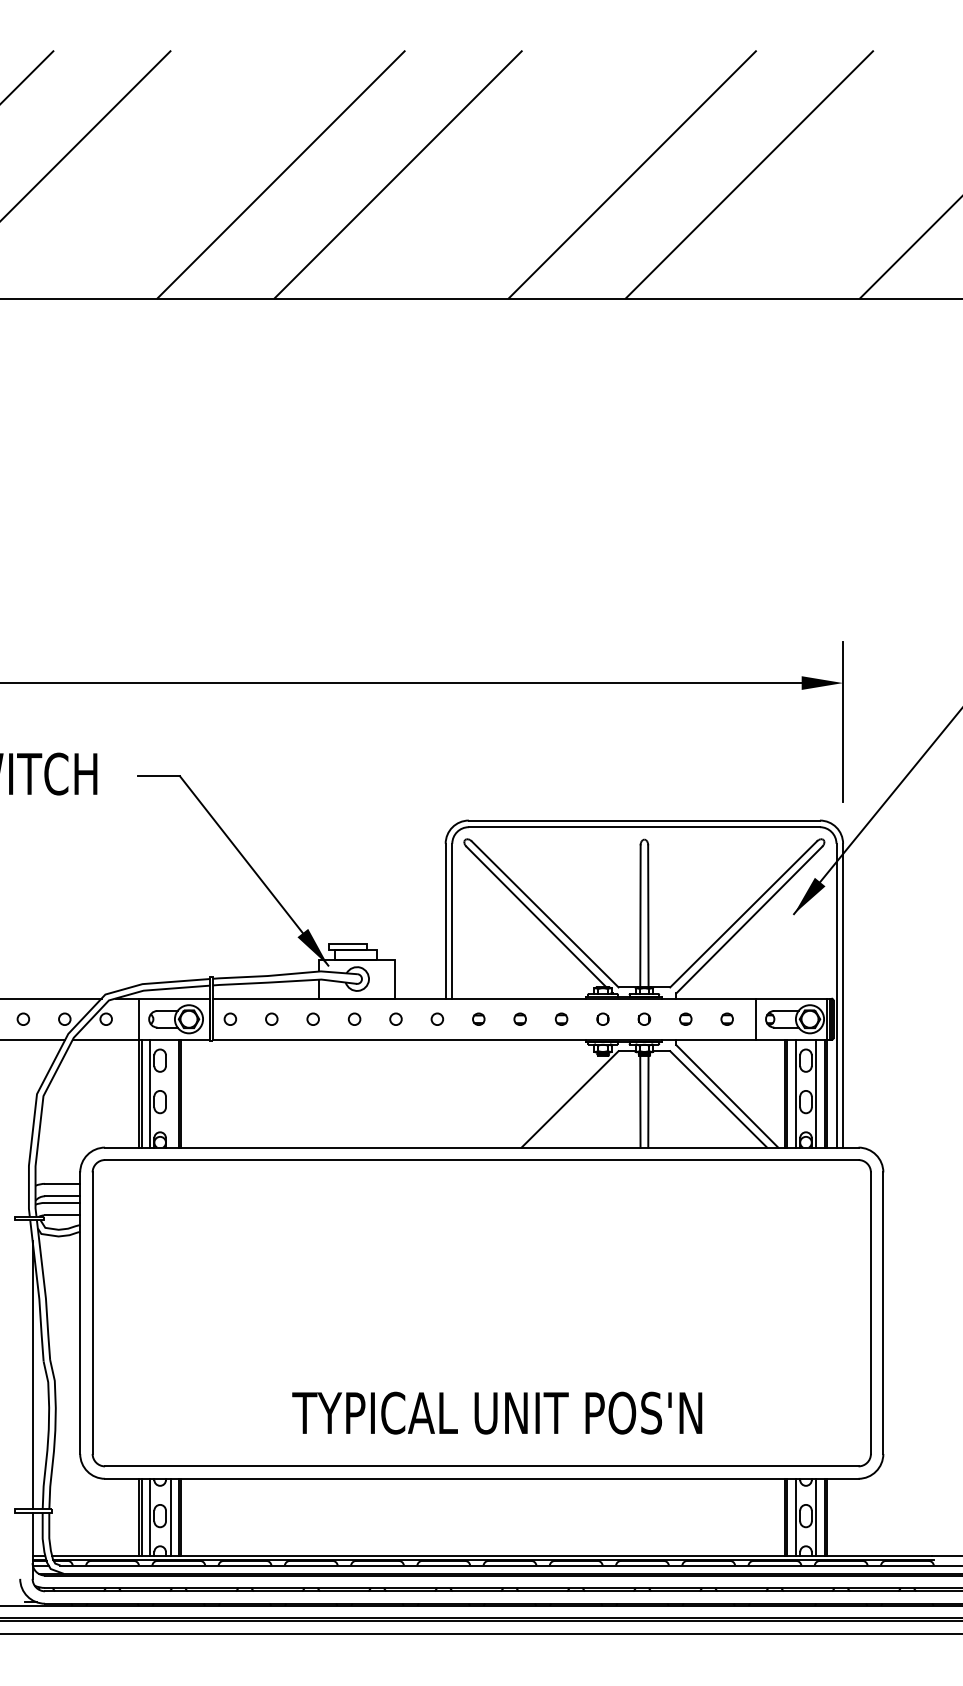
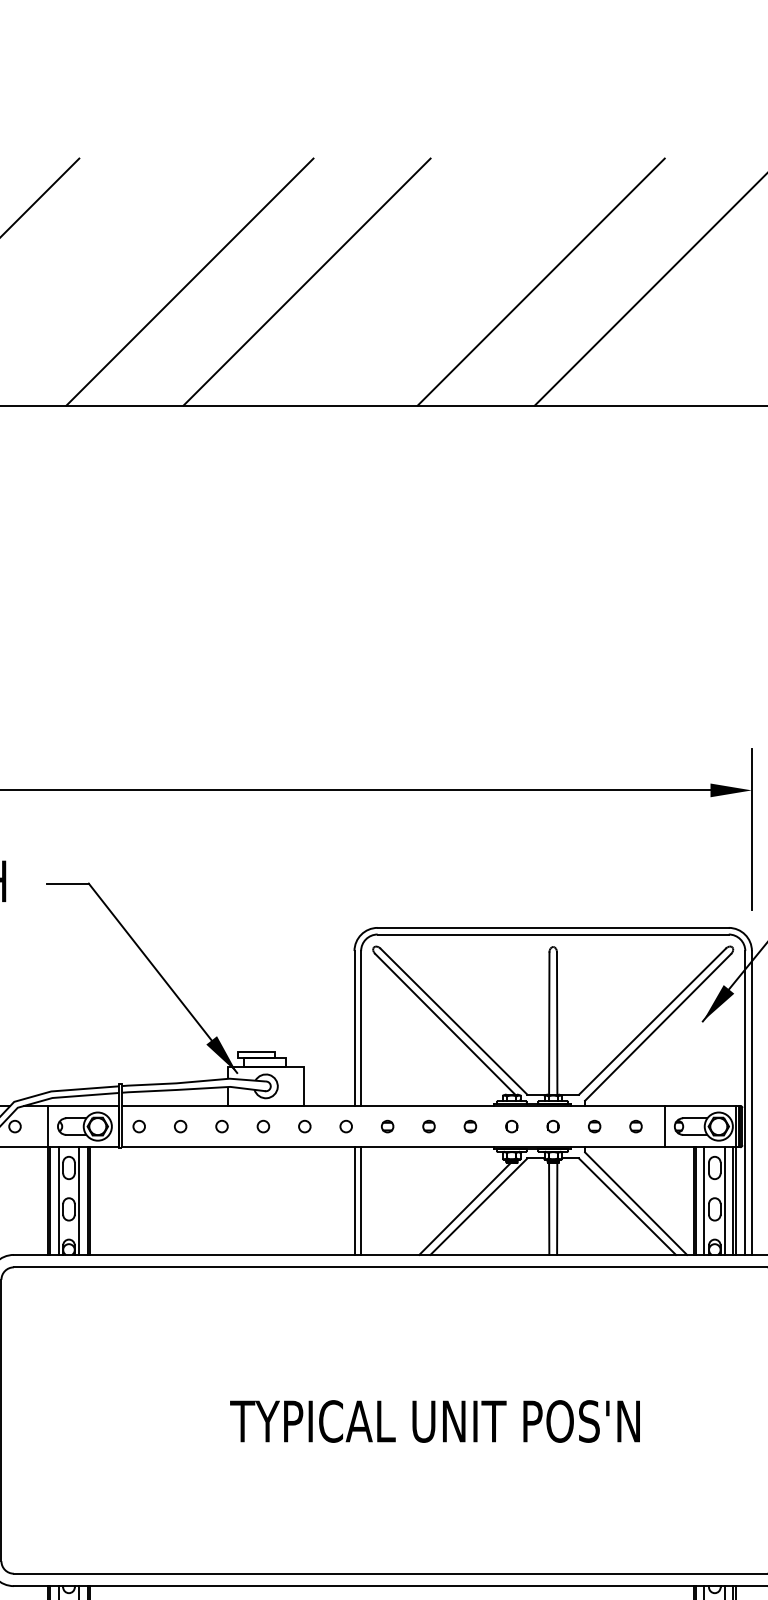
line: (170, 1093) -> (79, 1200), added
line: (445, 1093) -> (354, 1200), added
line: (452, 1093) -> (361, 1200), added
line: (556, 1101) -> (465, 1208), added
text: (497, 1412) -> (435, 1420), moved

